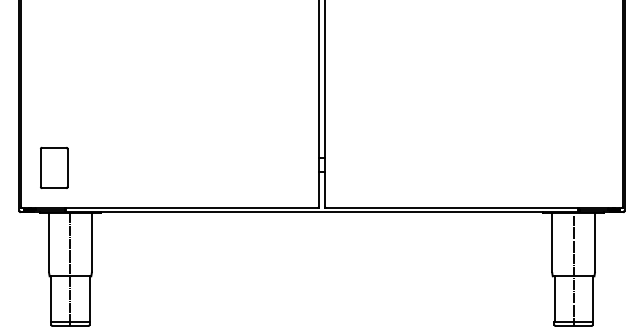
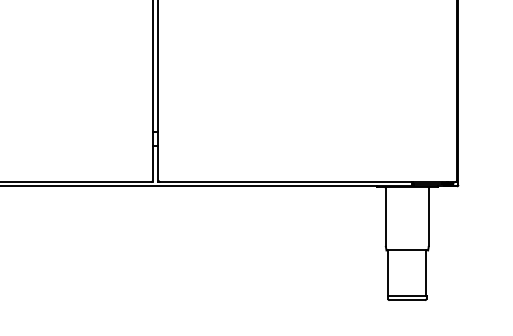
line: (573, 270) -> (407, 244), removed

